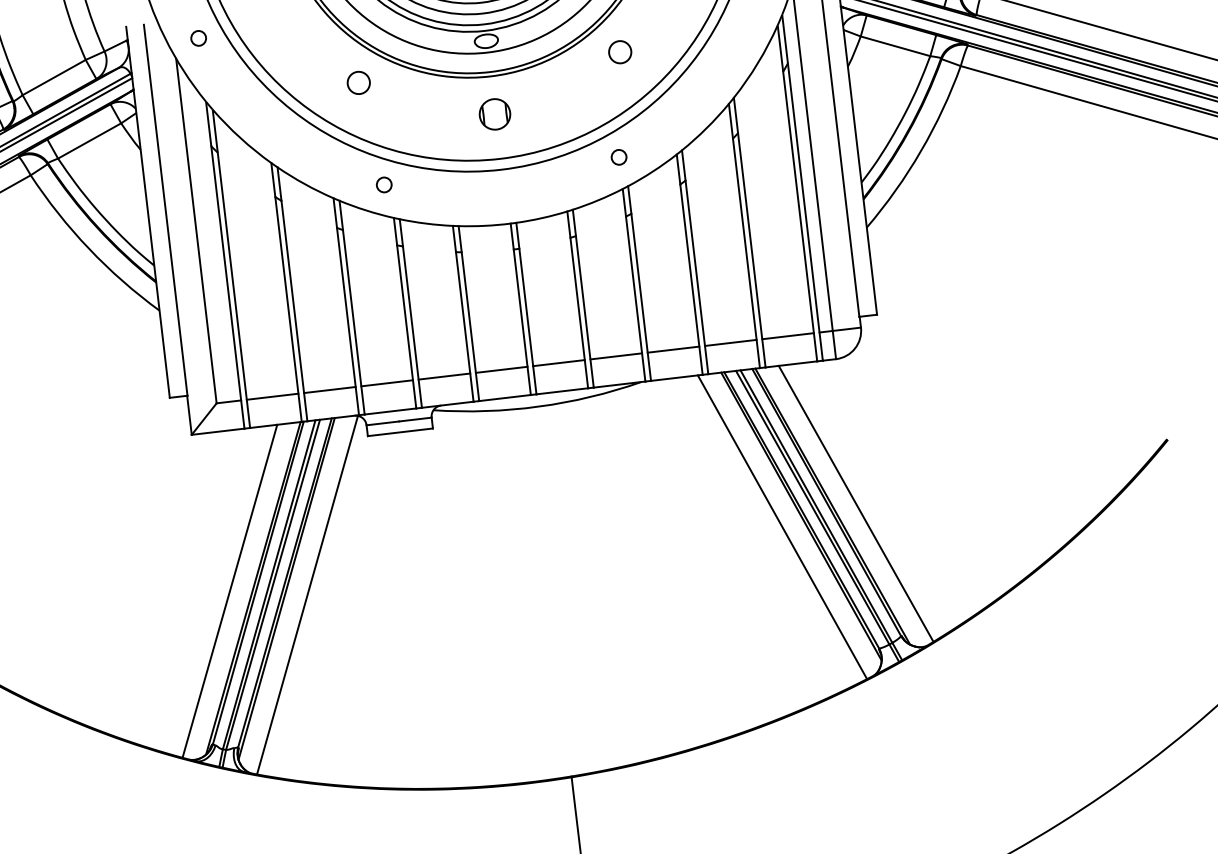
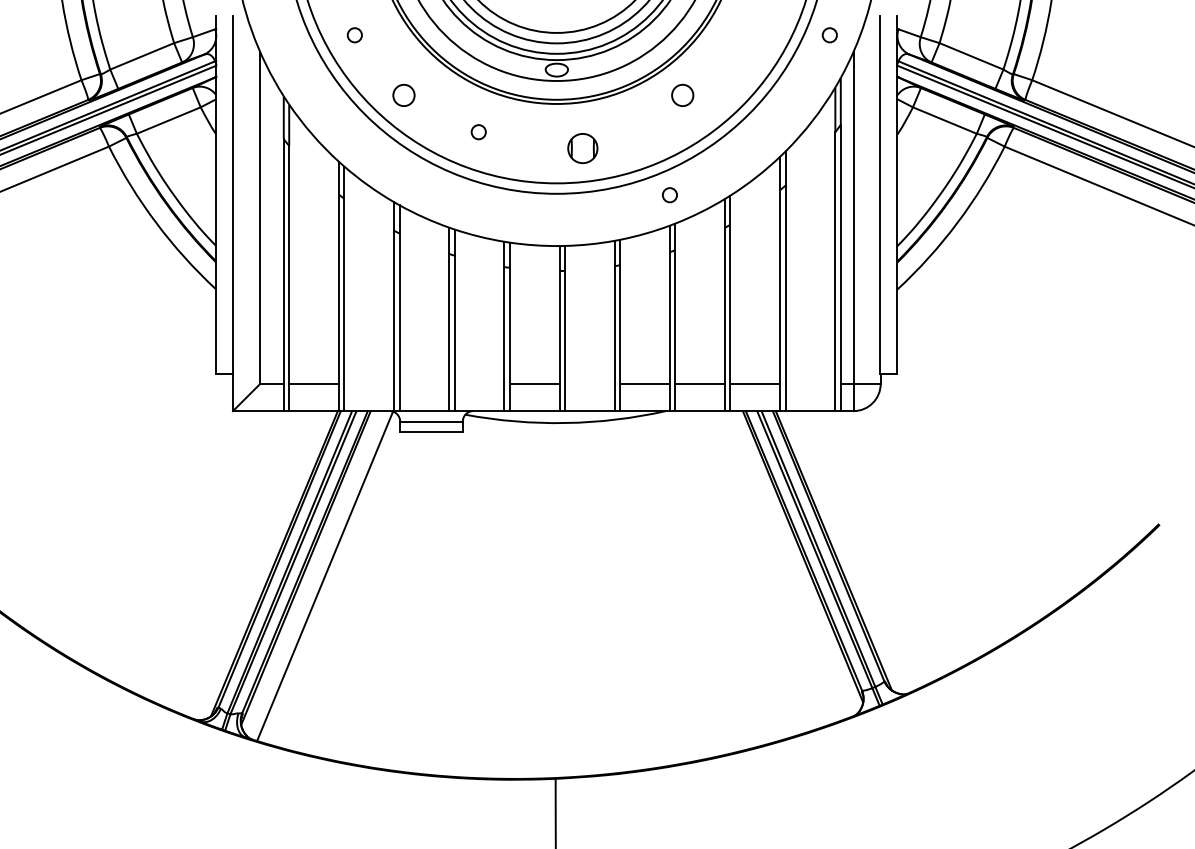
circle: (198, 38) -> (354, 35), moved
circle: (358, 81) -> (403, 94), moved
part: (494, 114) -> (582, 148), moved
circle: (384, 185) -> (478, 132), moved
line: (788, 335) -> (810, 383), removed
line: (558, 362) -> (589, 383), removed
line: (444, 376) -> (479, 383), removed
line: (387, 382) -> (424, 383), removed
line: (330, 389) -> (369, 383), removed
line: (856, 503) -> (856, 550), removed
line: (782, 526) -> (783, 564), removed
line: (229, 590) -> (251, 563), removed

